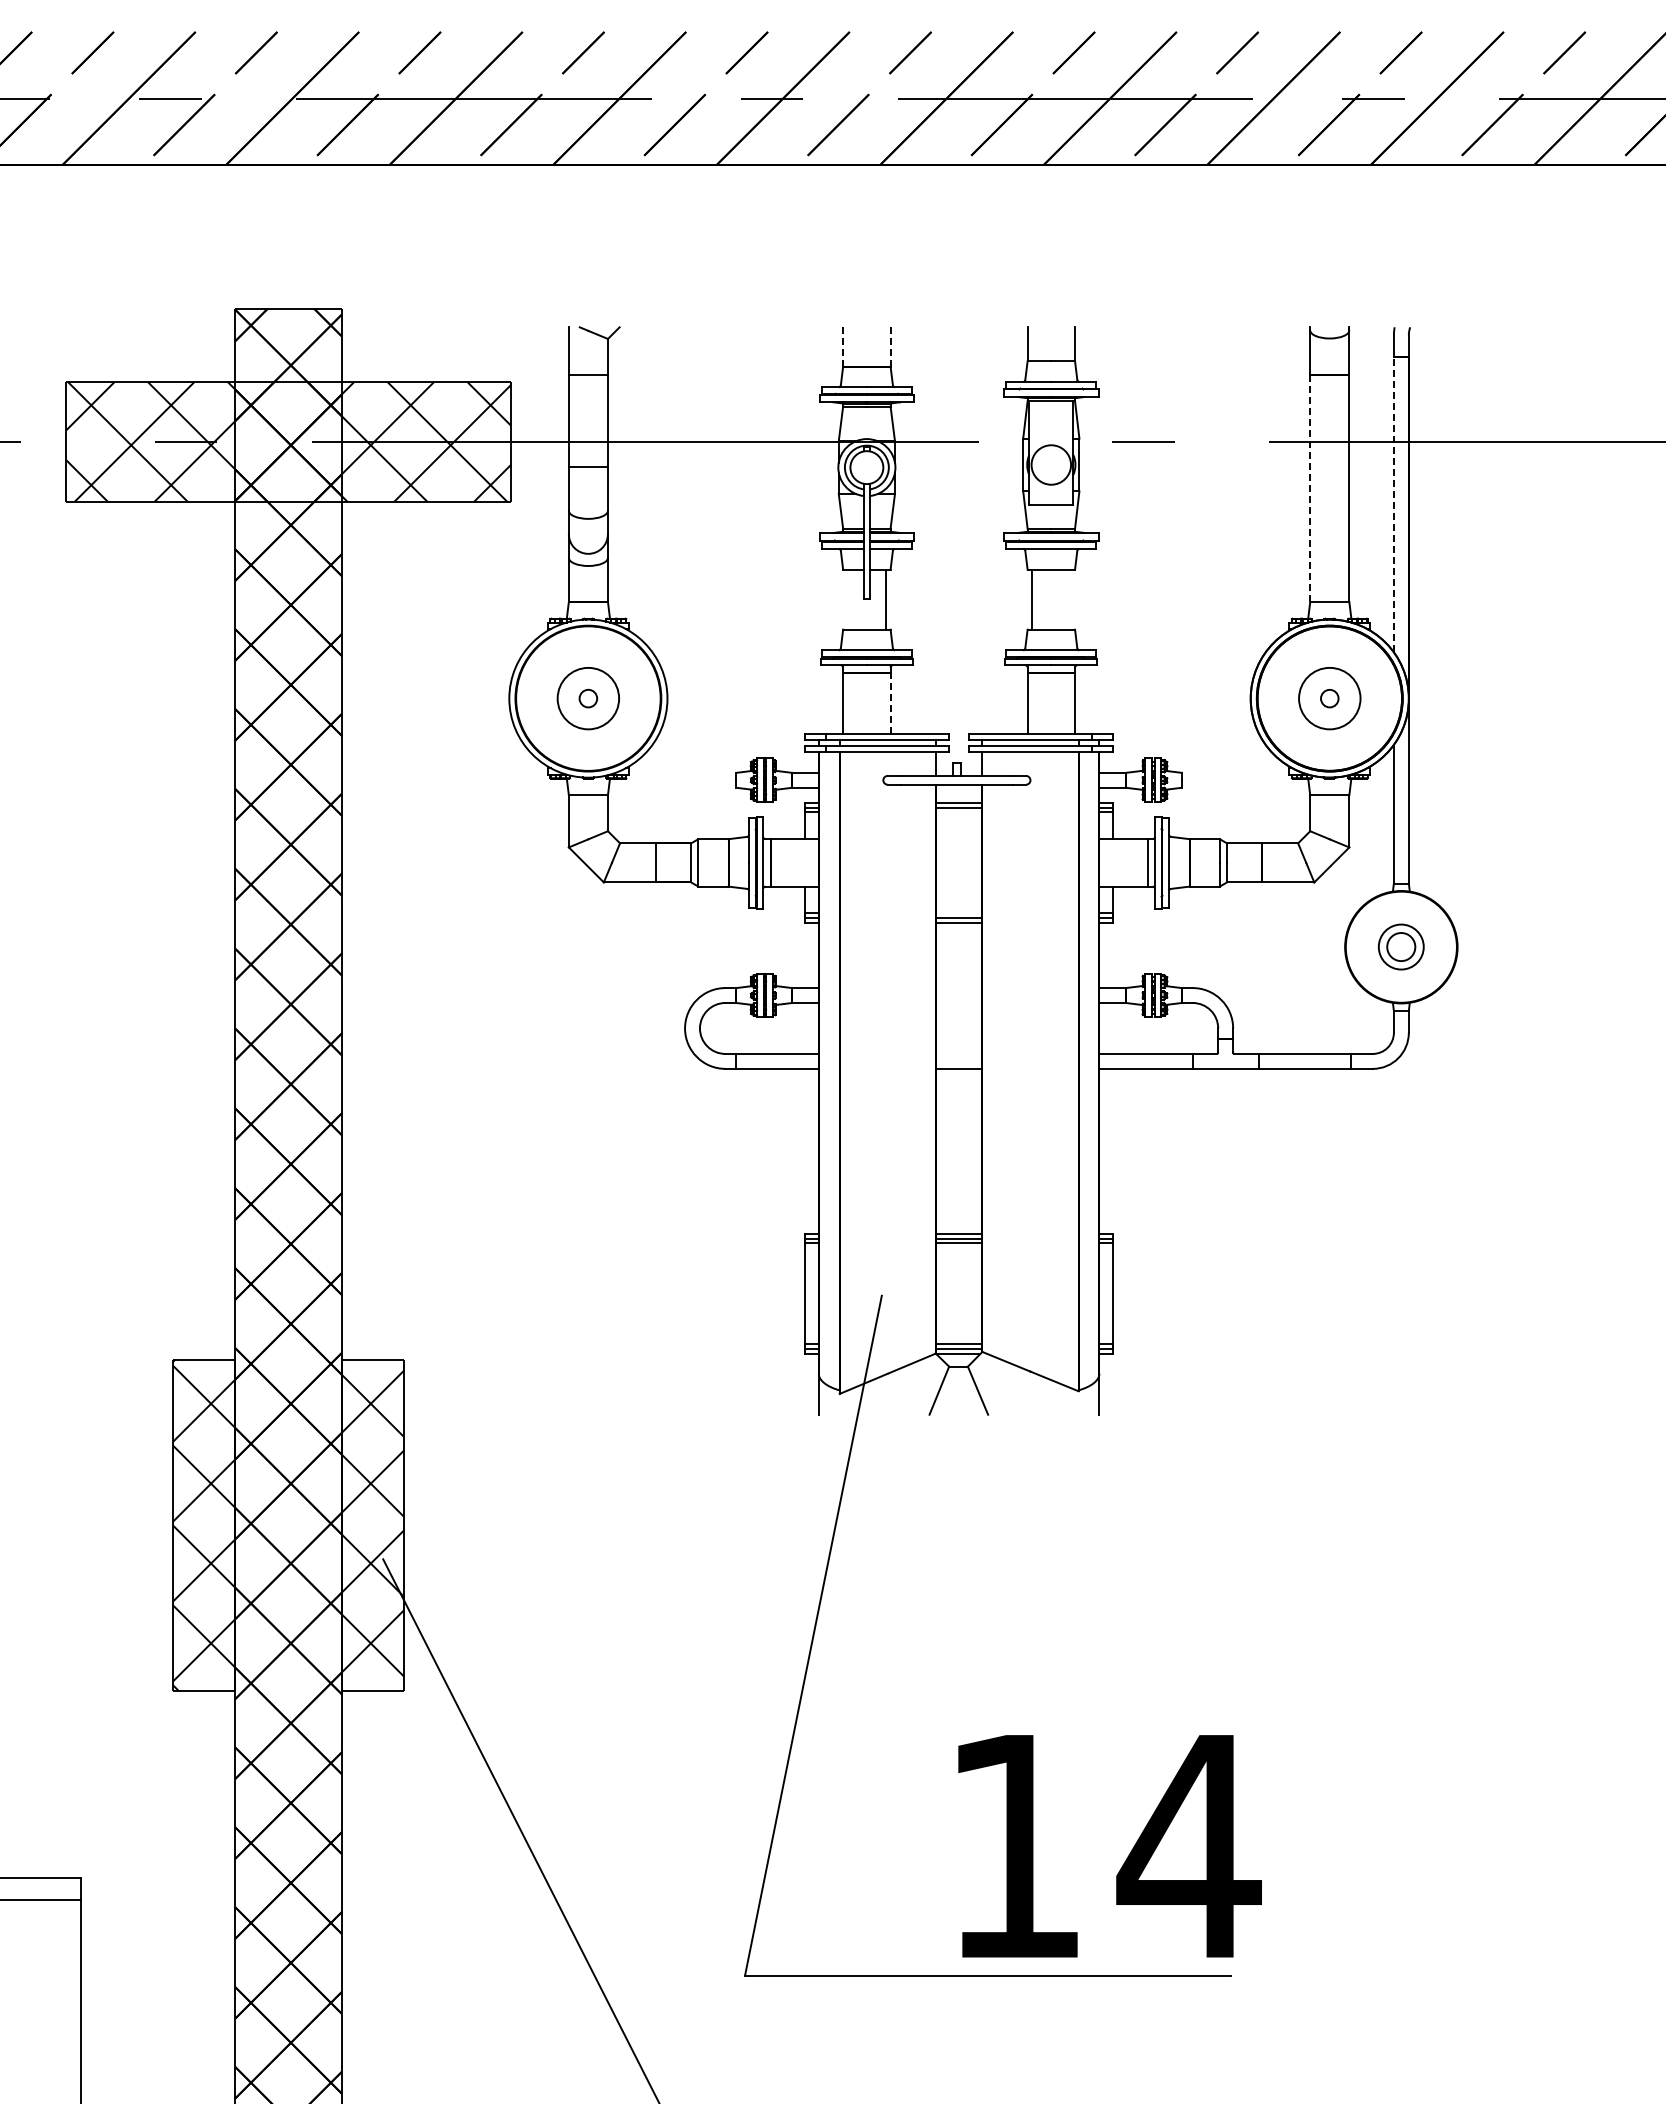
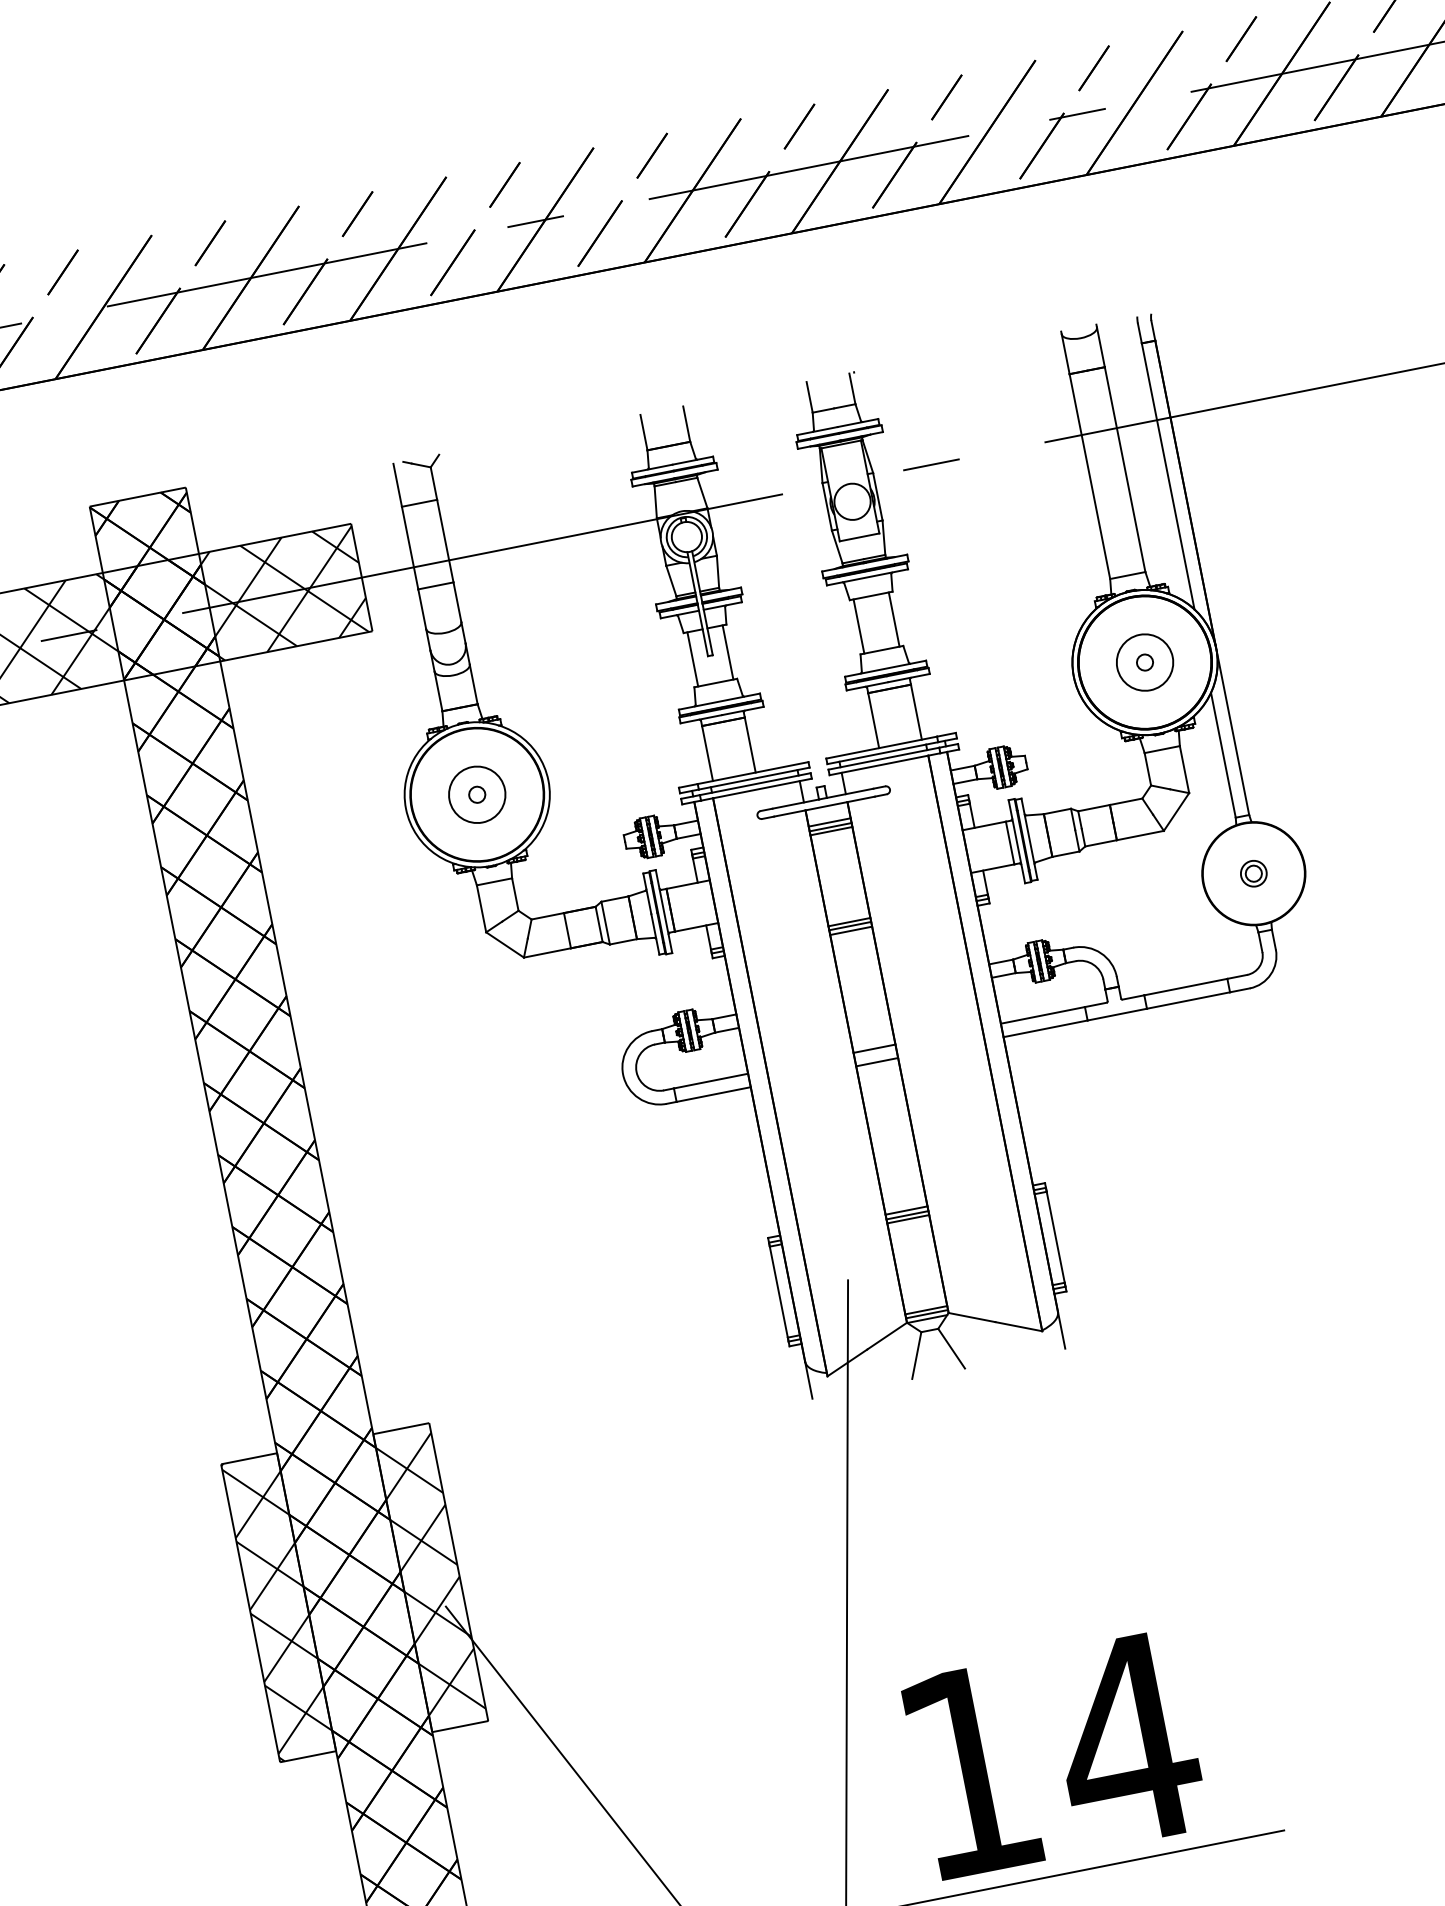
line: (843, 346) -> (644, 432), dashed -> solid
line: (890, 346) -> (686, 423), dashed -> solid
line: (1310, 488) -> (1090, 476), dashed -> solid
line: (1393, 504) -> (1167, 476), dashed -> solid
line: (847, 599) -> (692, 659), added
line: (1070, 599) -> (893, 619), added
line: (890, 703) -> (750, 745), dashed -> solid
line: (958, 812) -> (830, 831), added
line: (958, 913) -> (848, 922), added
part: (1401, 947) -> (1254, 873), size x0.62
line: (958, 1053) -> (873, 1048), added
text: (1109, 1846) -> (1054, 1754), moved

